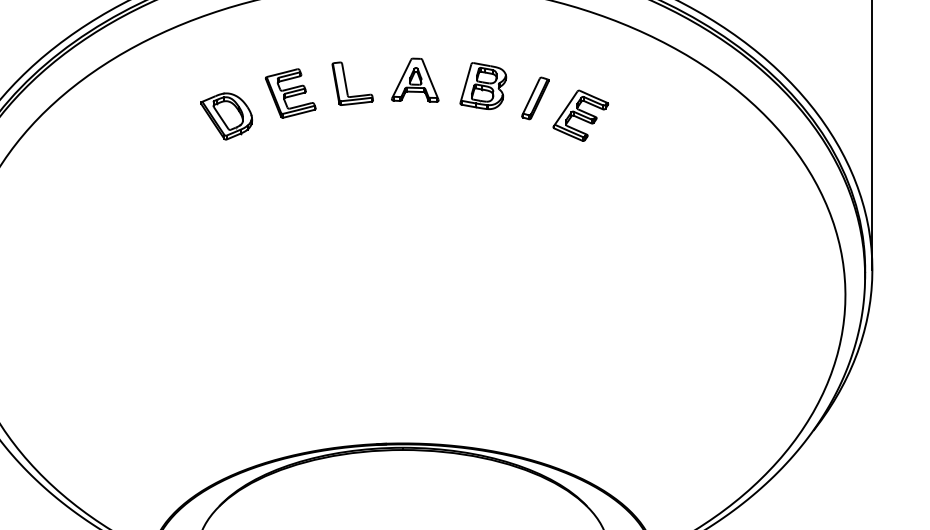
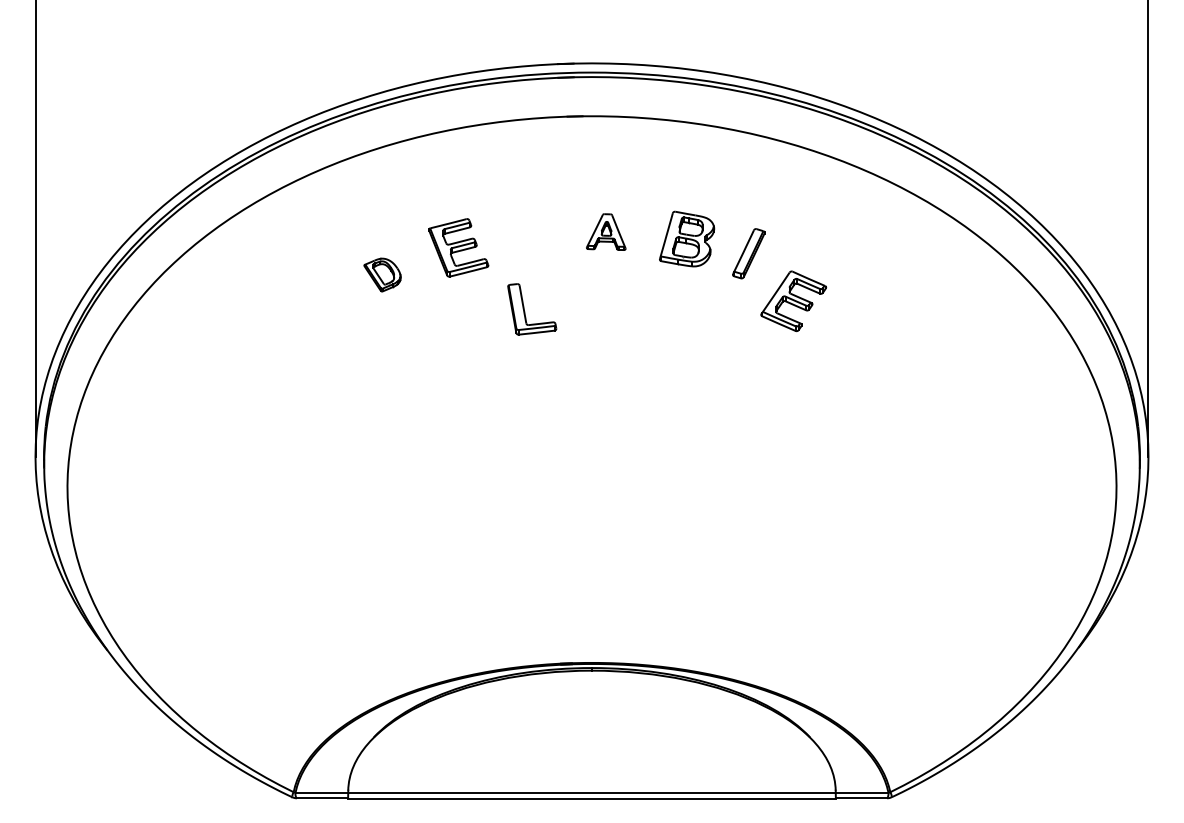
part: (414, 79) -> (605, 231), size x0.7
part: (347, 85) -> (525, 311), moved
part: (226, 115) -> (382, 274), size x0.6
part: (580, 115) -> (793, 301), moved

